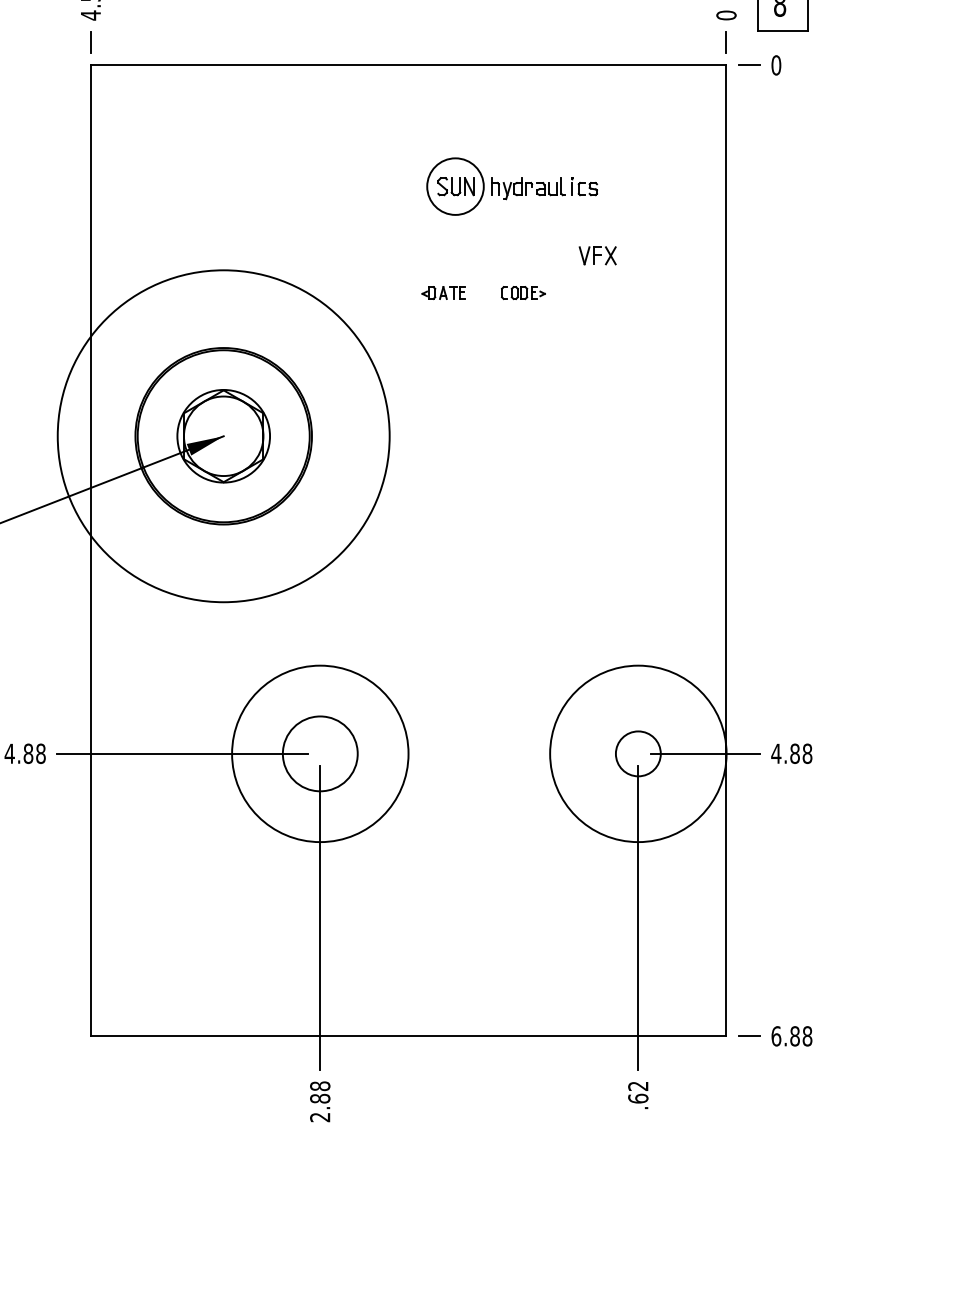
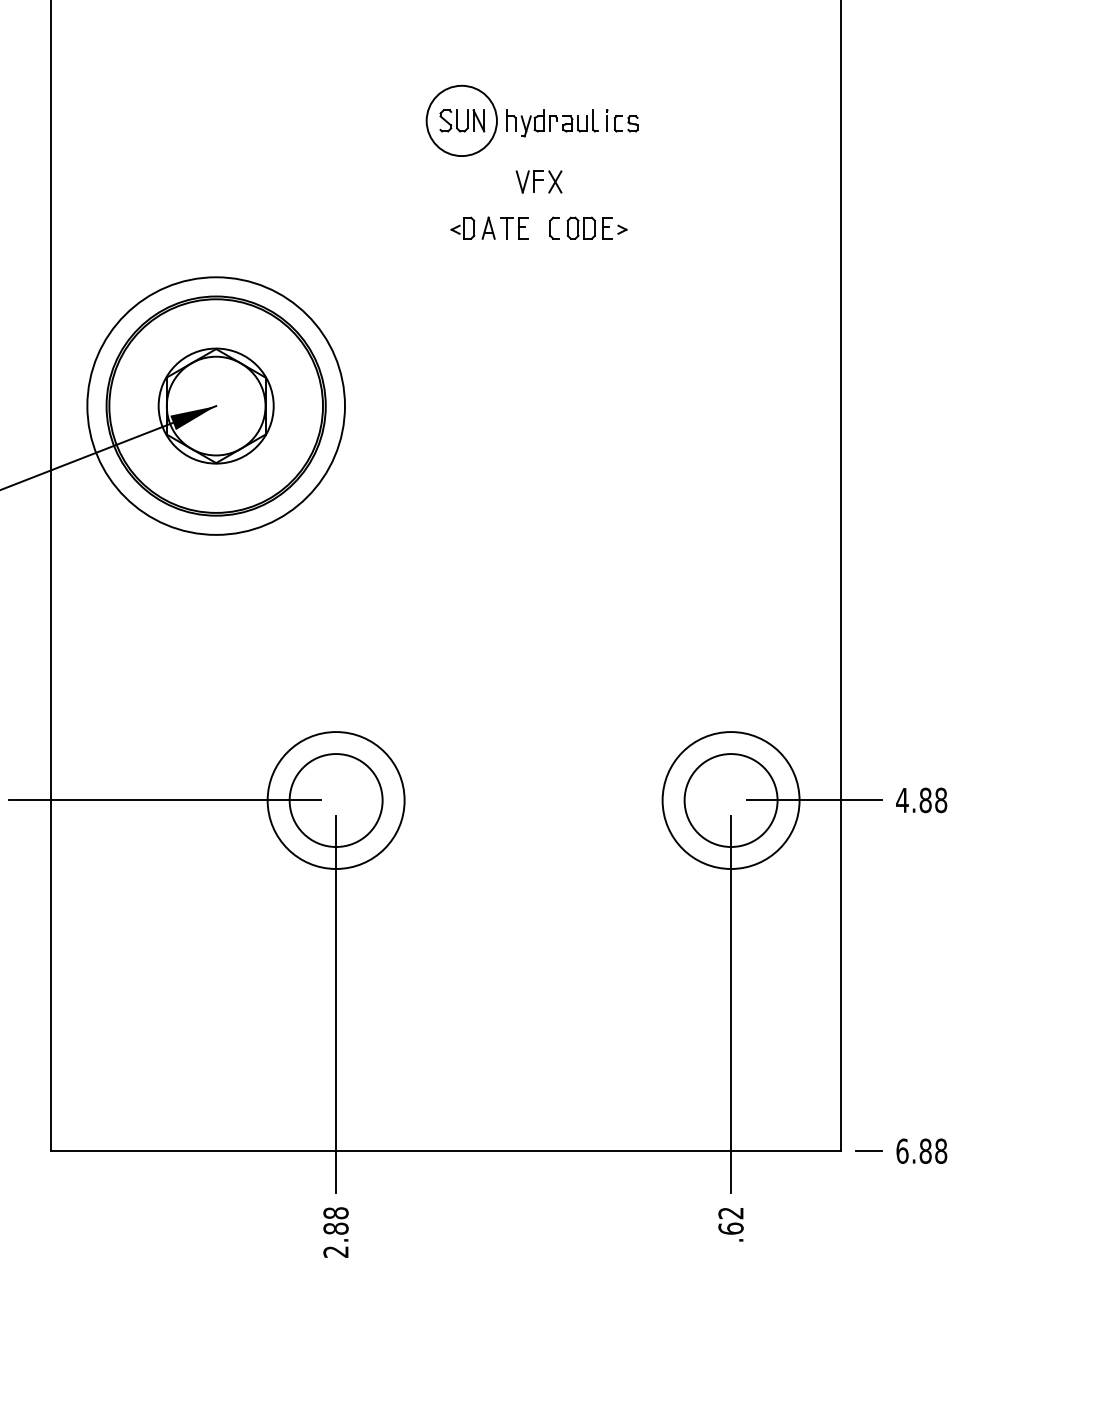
part: (512, 186) -> (532, 120), moved
part: (597, 255) -> (538, 181), moved
part: (443, 292) -> (489, 227), size x1.43
part: (523, 292) -> (588, 227), size x1.43
circle: (223, 436) -> (215, 406), size x0.62
circle: (320, 753) -> (336, 800), size x0.62
circle: (637, 753) -> (730, 800), size x1.67
circle: (638, 753) -> (731, 800), size x0.62

